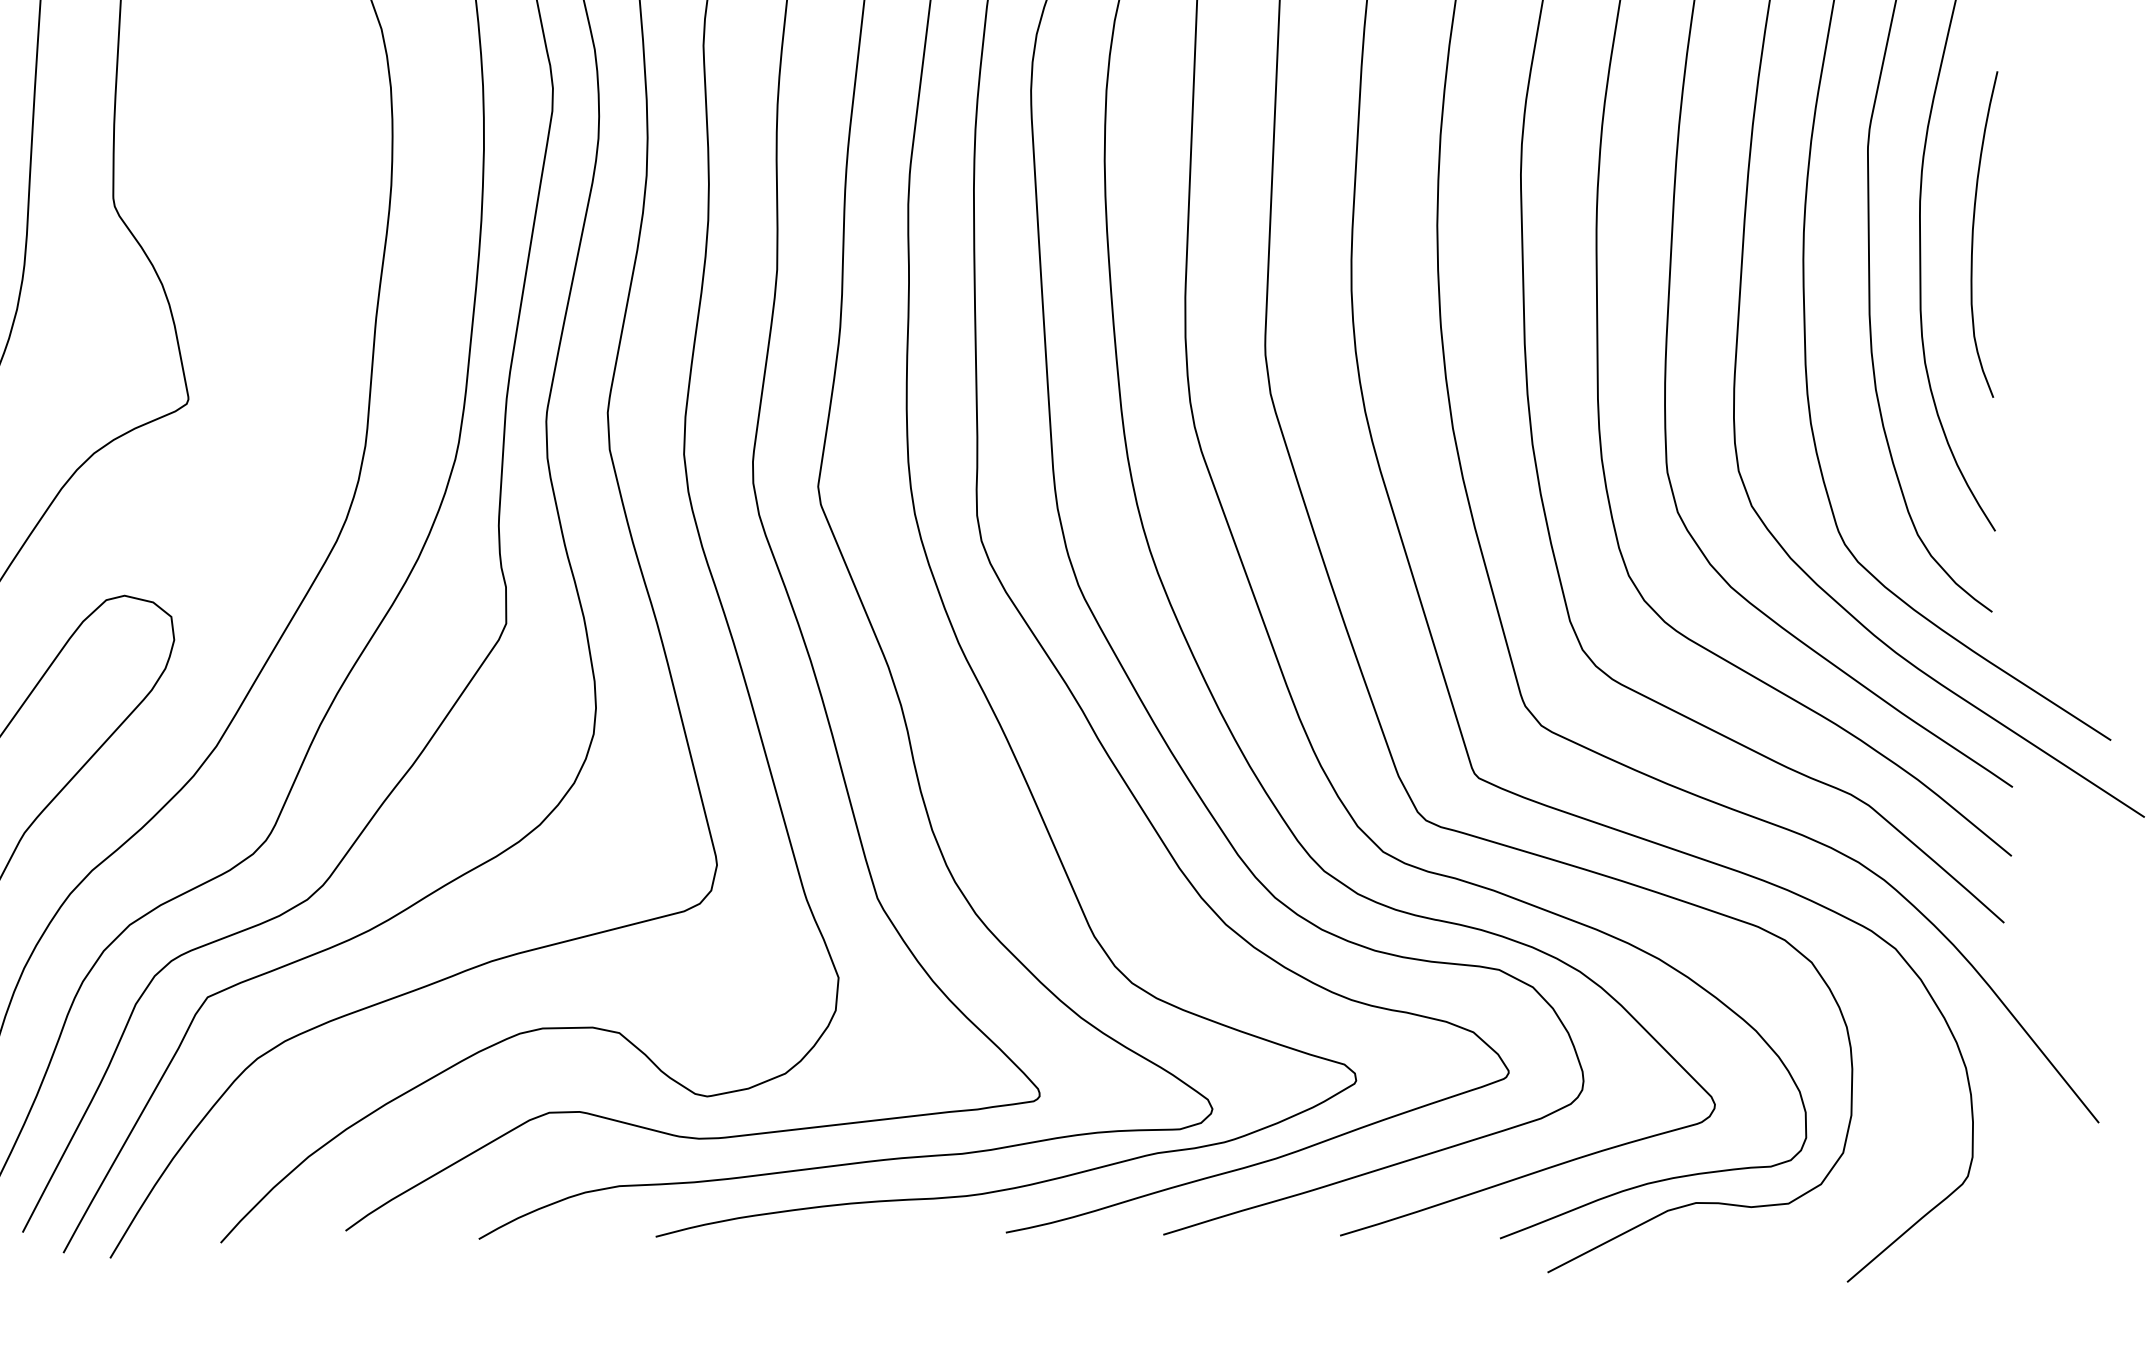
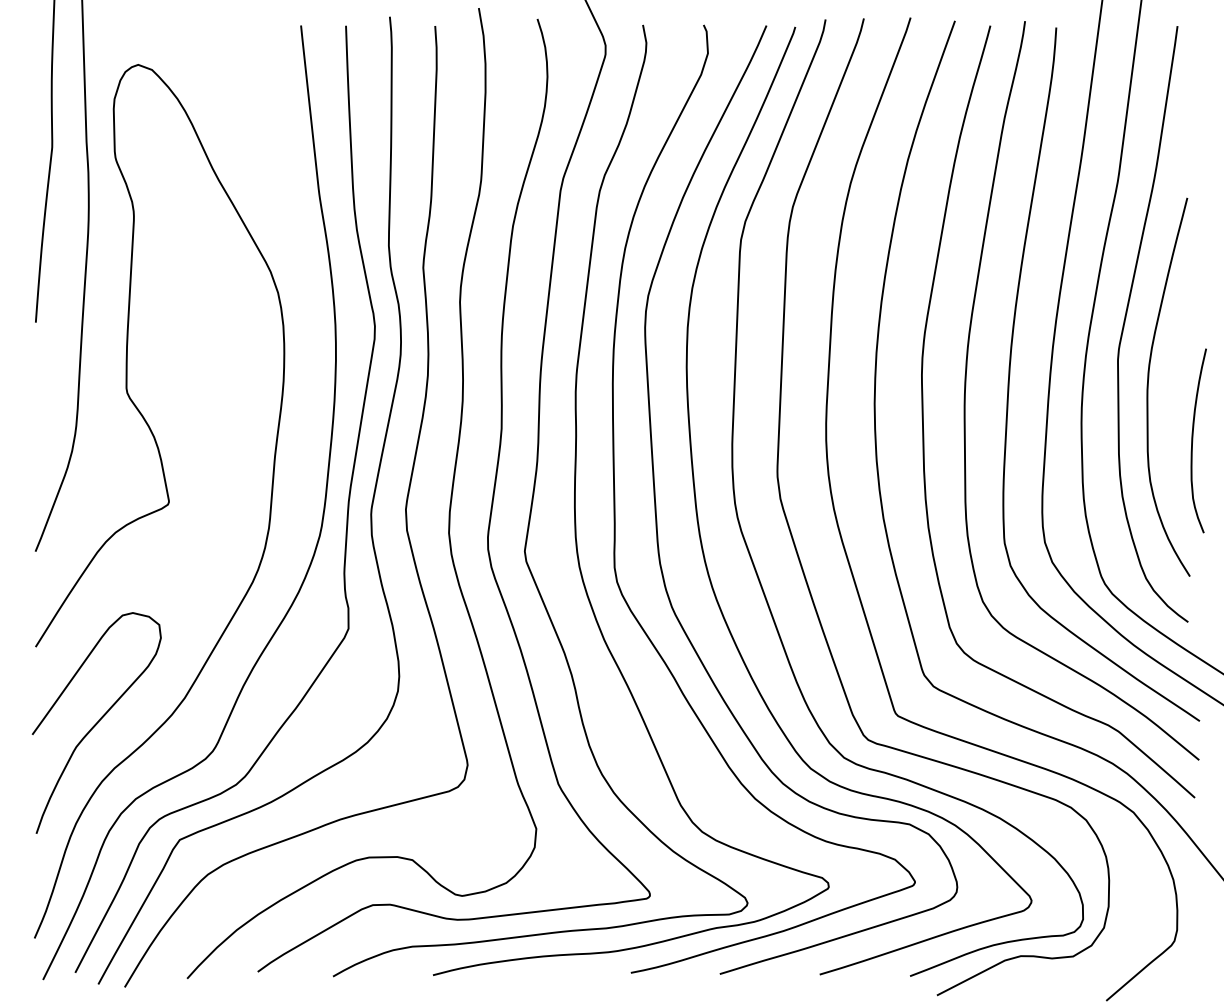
curve: (1975, 233) -> (1193, 440), moved

